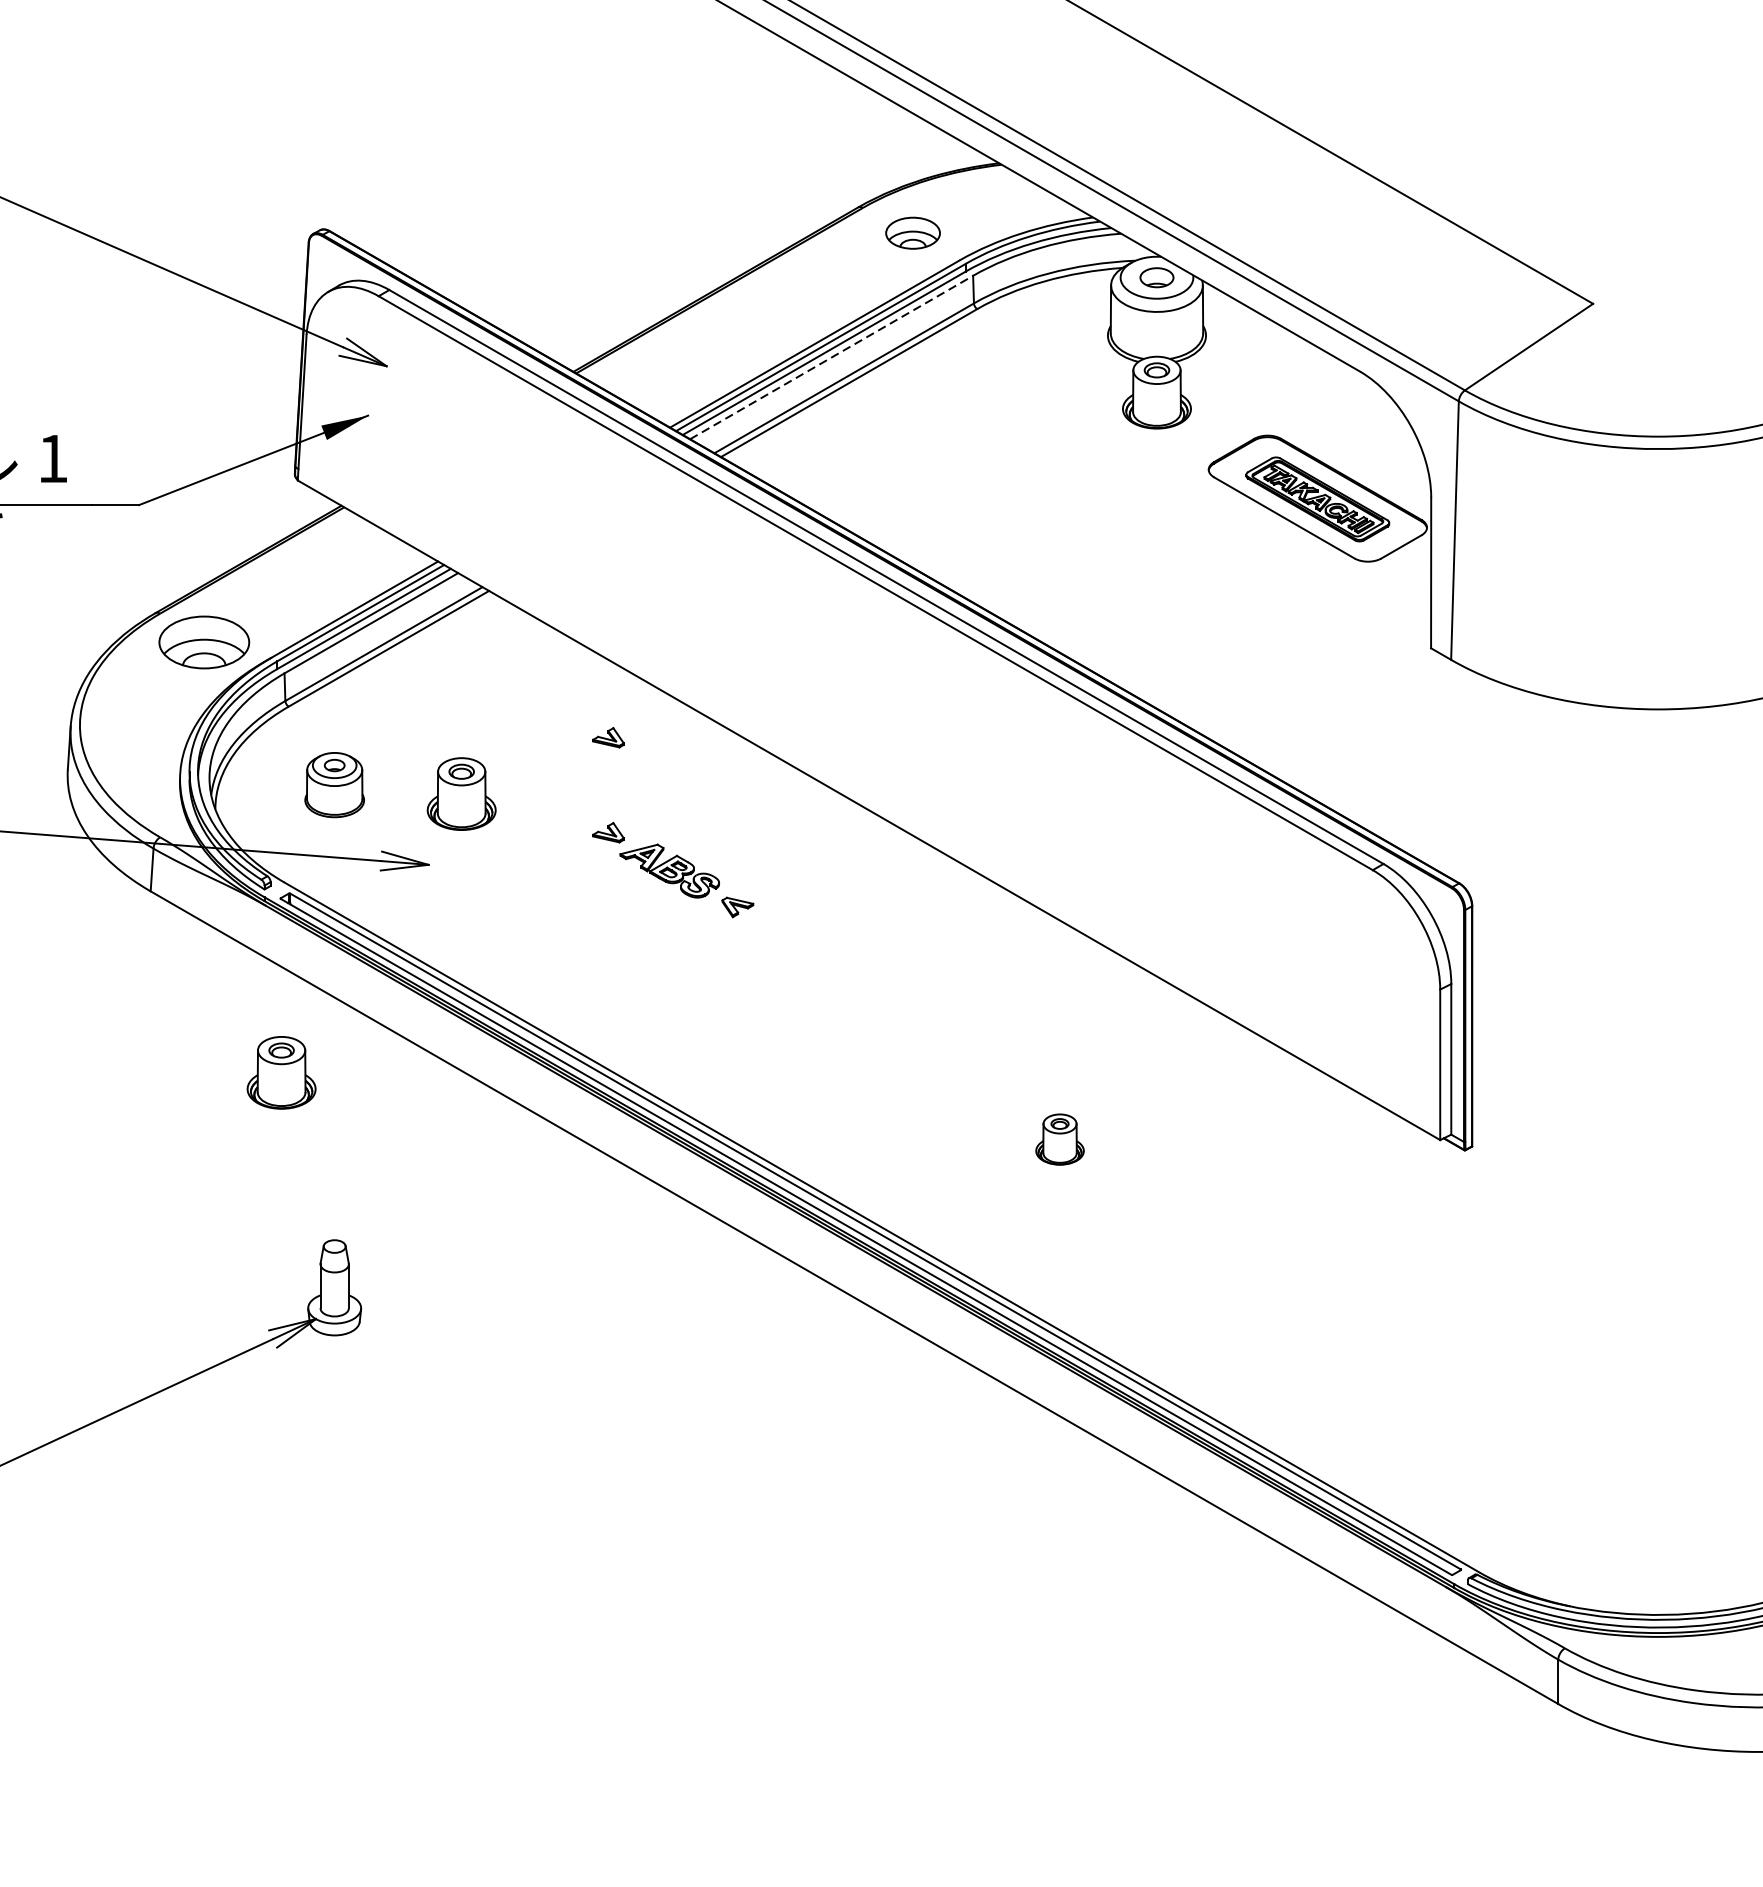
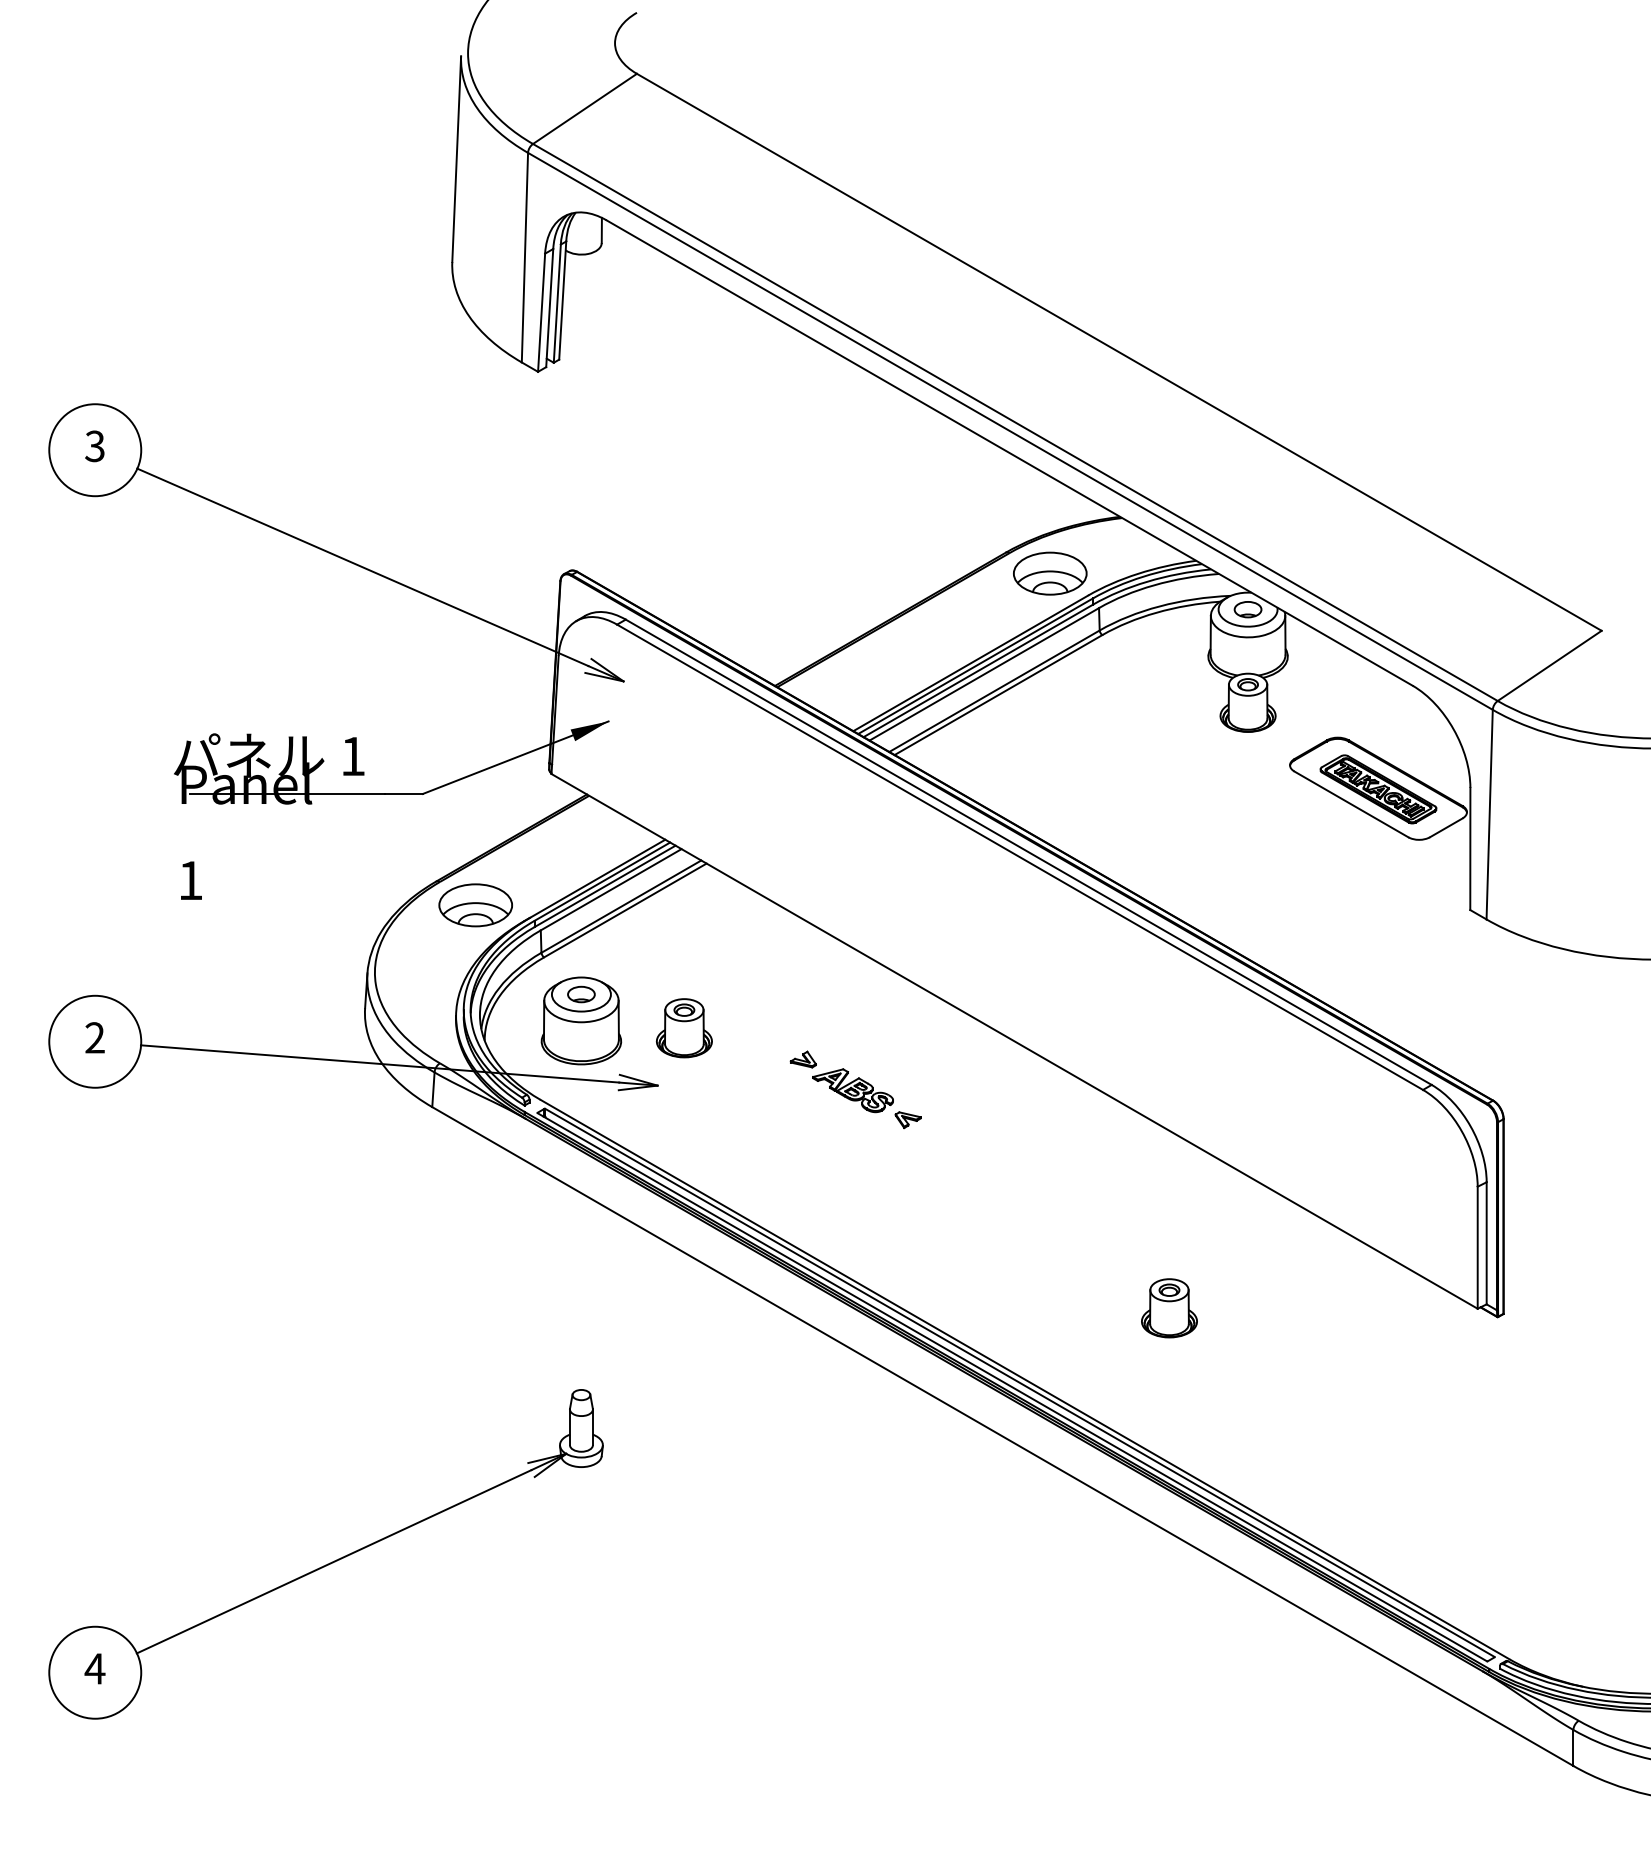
part: (913, 233) -> (1050, 573), size x1.67
line: (831, 357) -> (984, 674), dashed -> solid
part: (607, 737) -> (802, 982), removed
part: (334, 784) -> (581, 1020), size x1.67
part: (281, 1073) -> (538, 1254), removed
part: (1060, 1139) -> (1169, 1308), size x1.43

